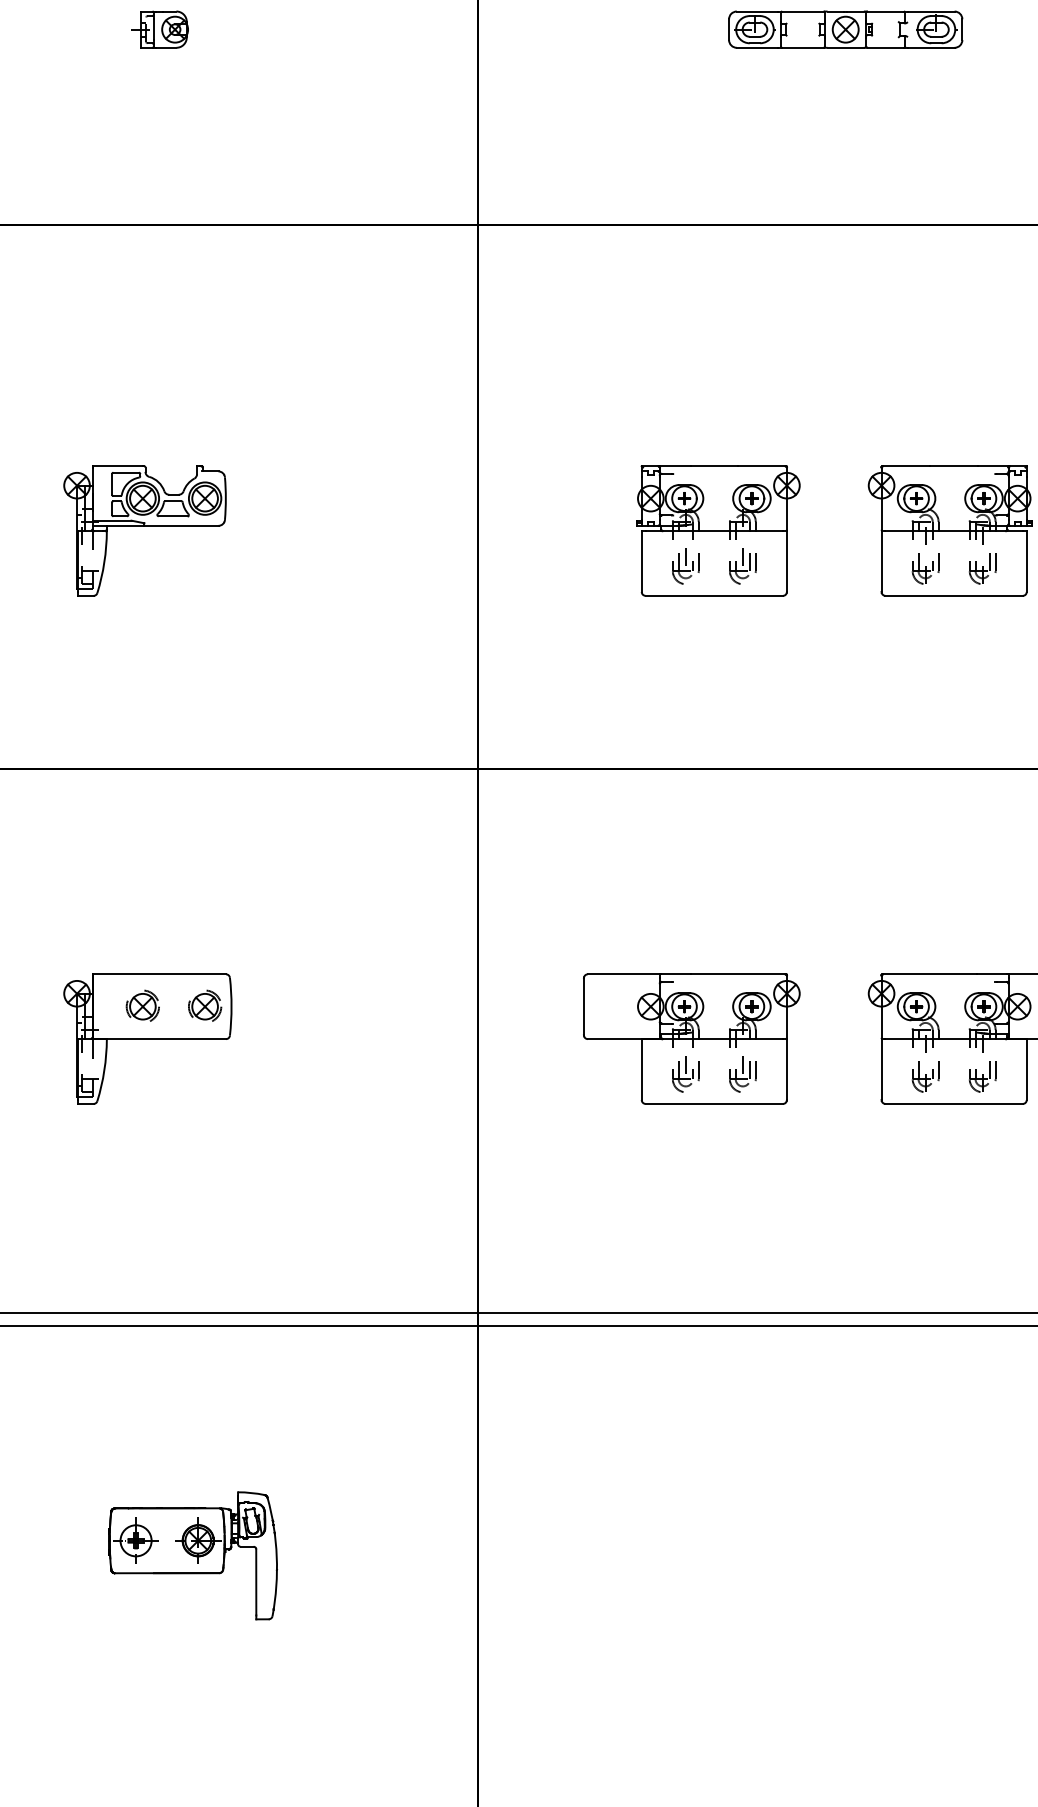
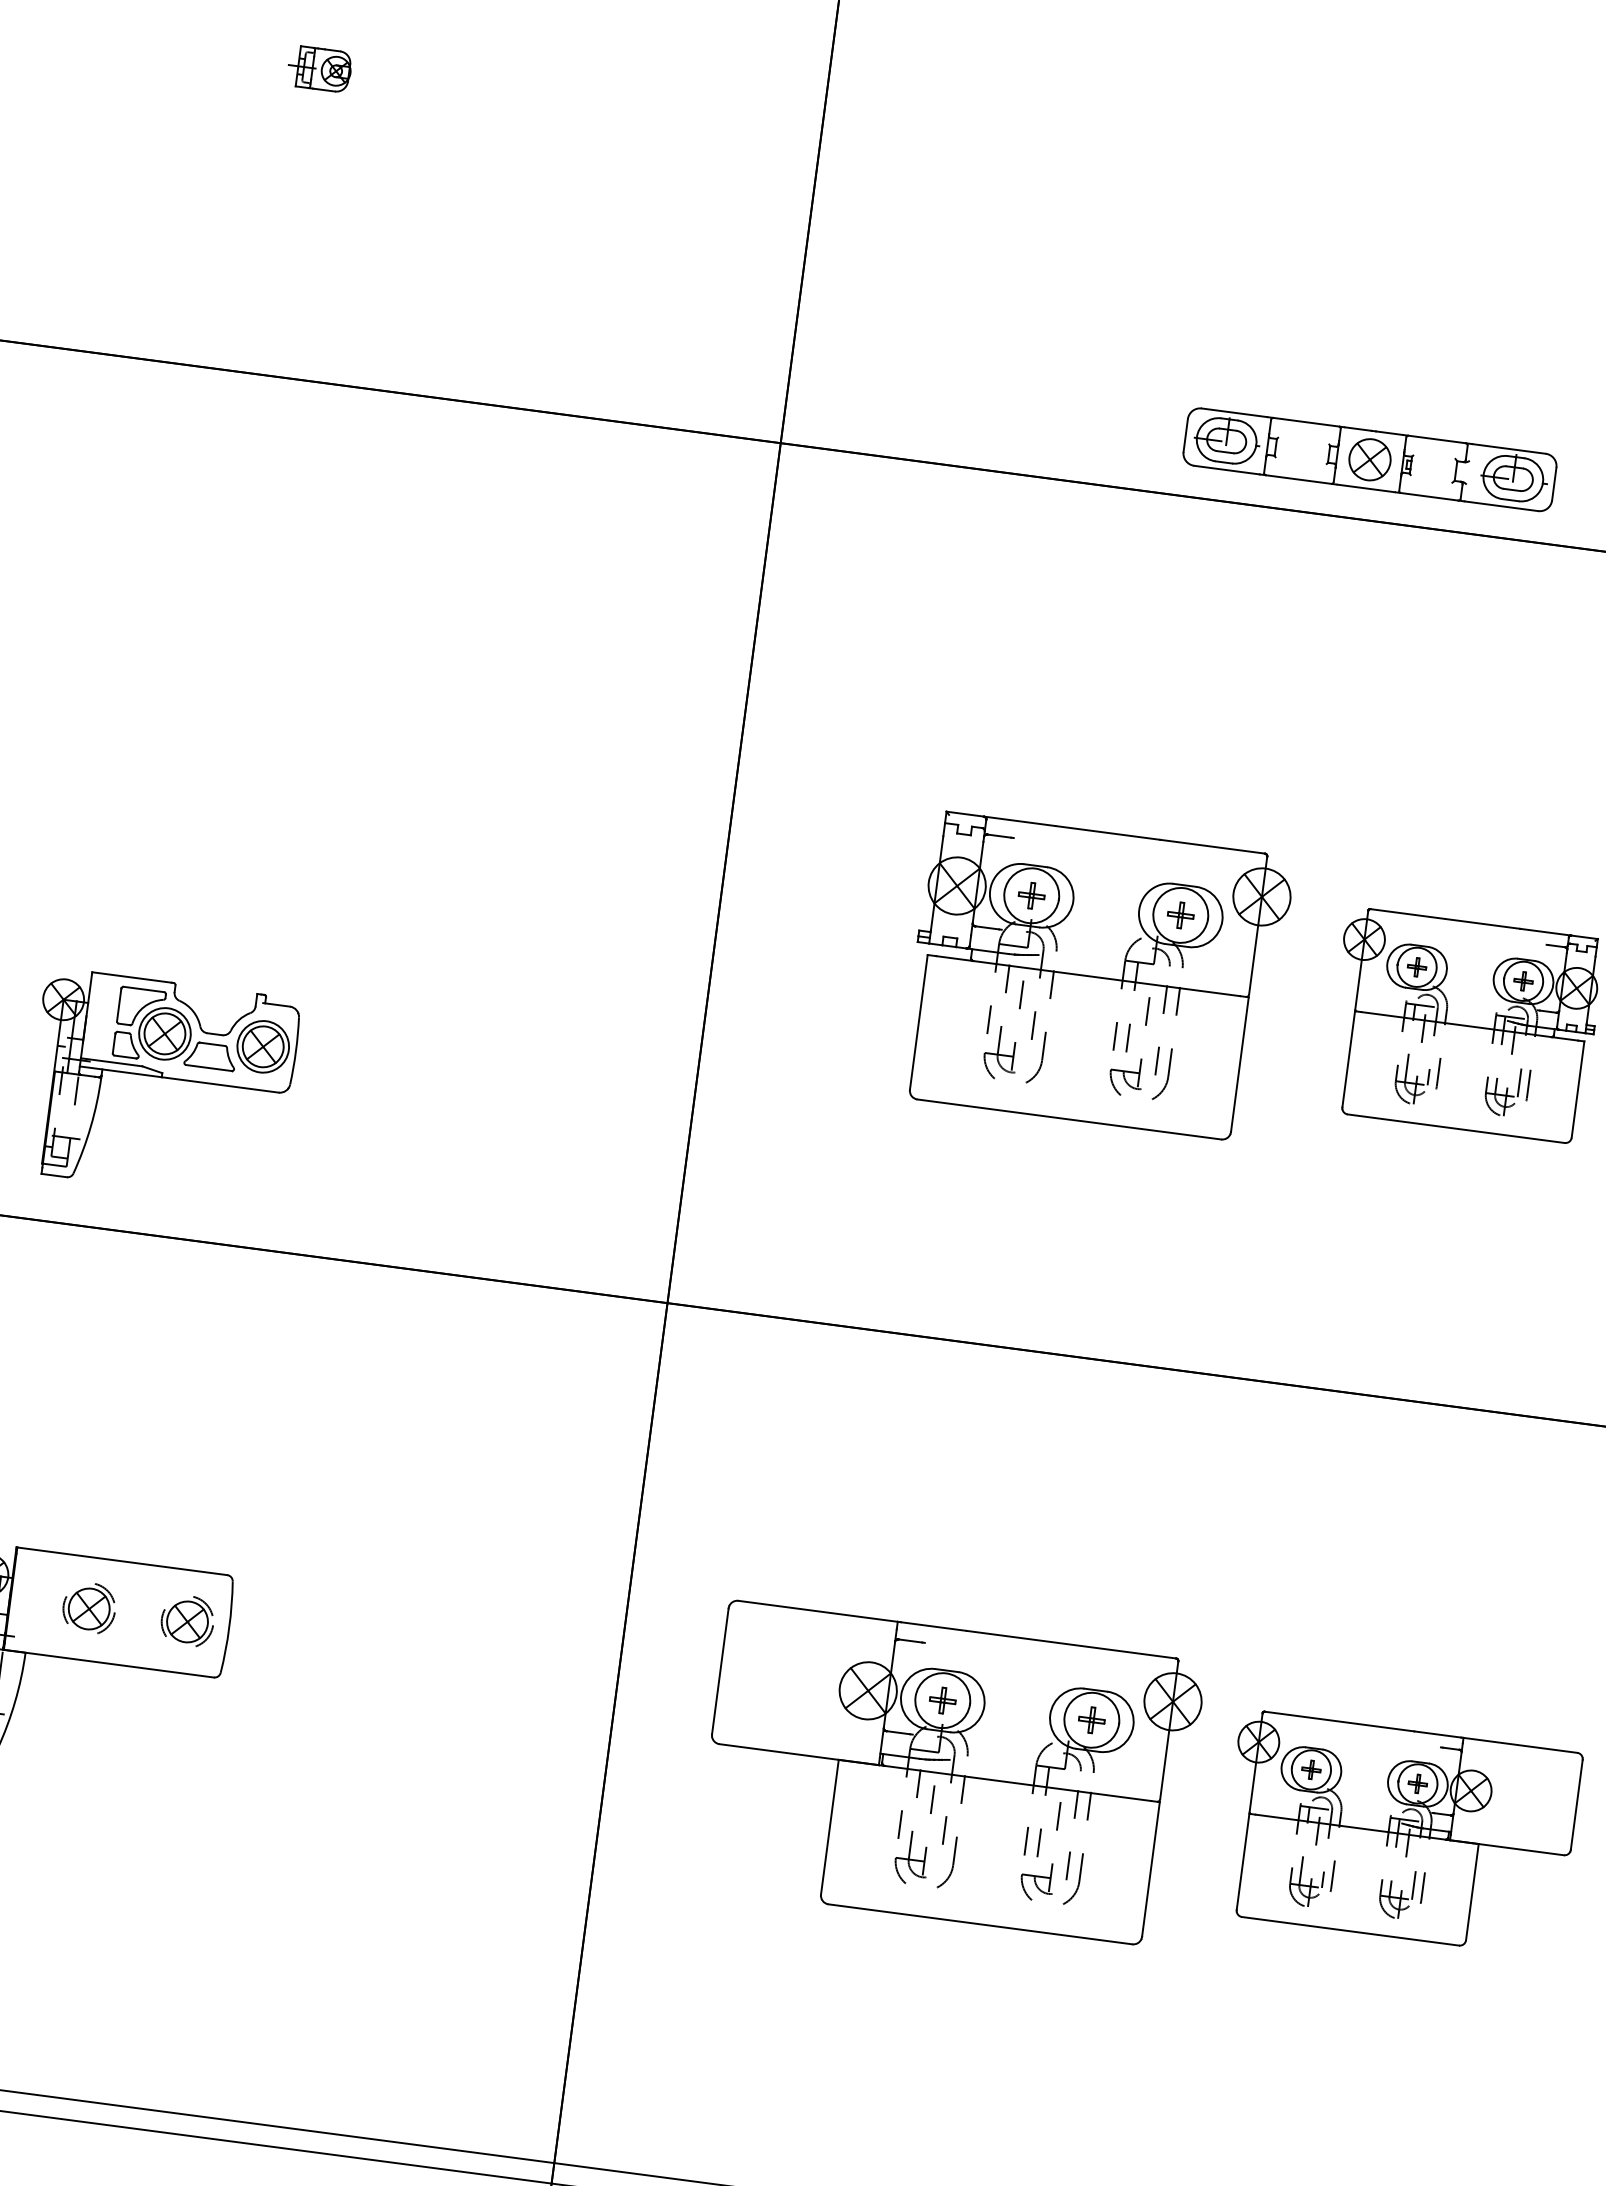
part: (159, 29) -> (318, 68), size x0.7
part: (845, 29) -> (1369, 459), moved
part: (144, 530) -> (160, 1084), moved
part: (718, 530) -> (1097, 976), size x1.4
part: (691, 1038) -> (949, 1773), size x1.4

